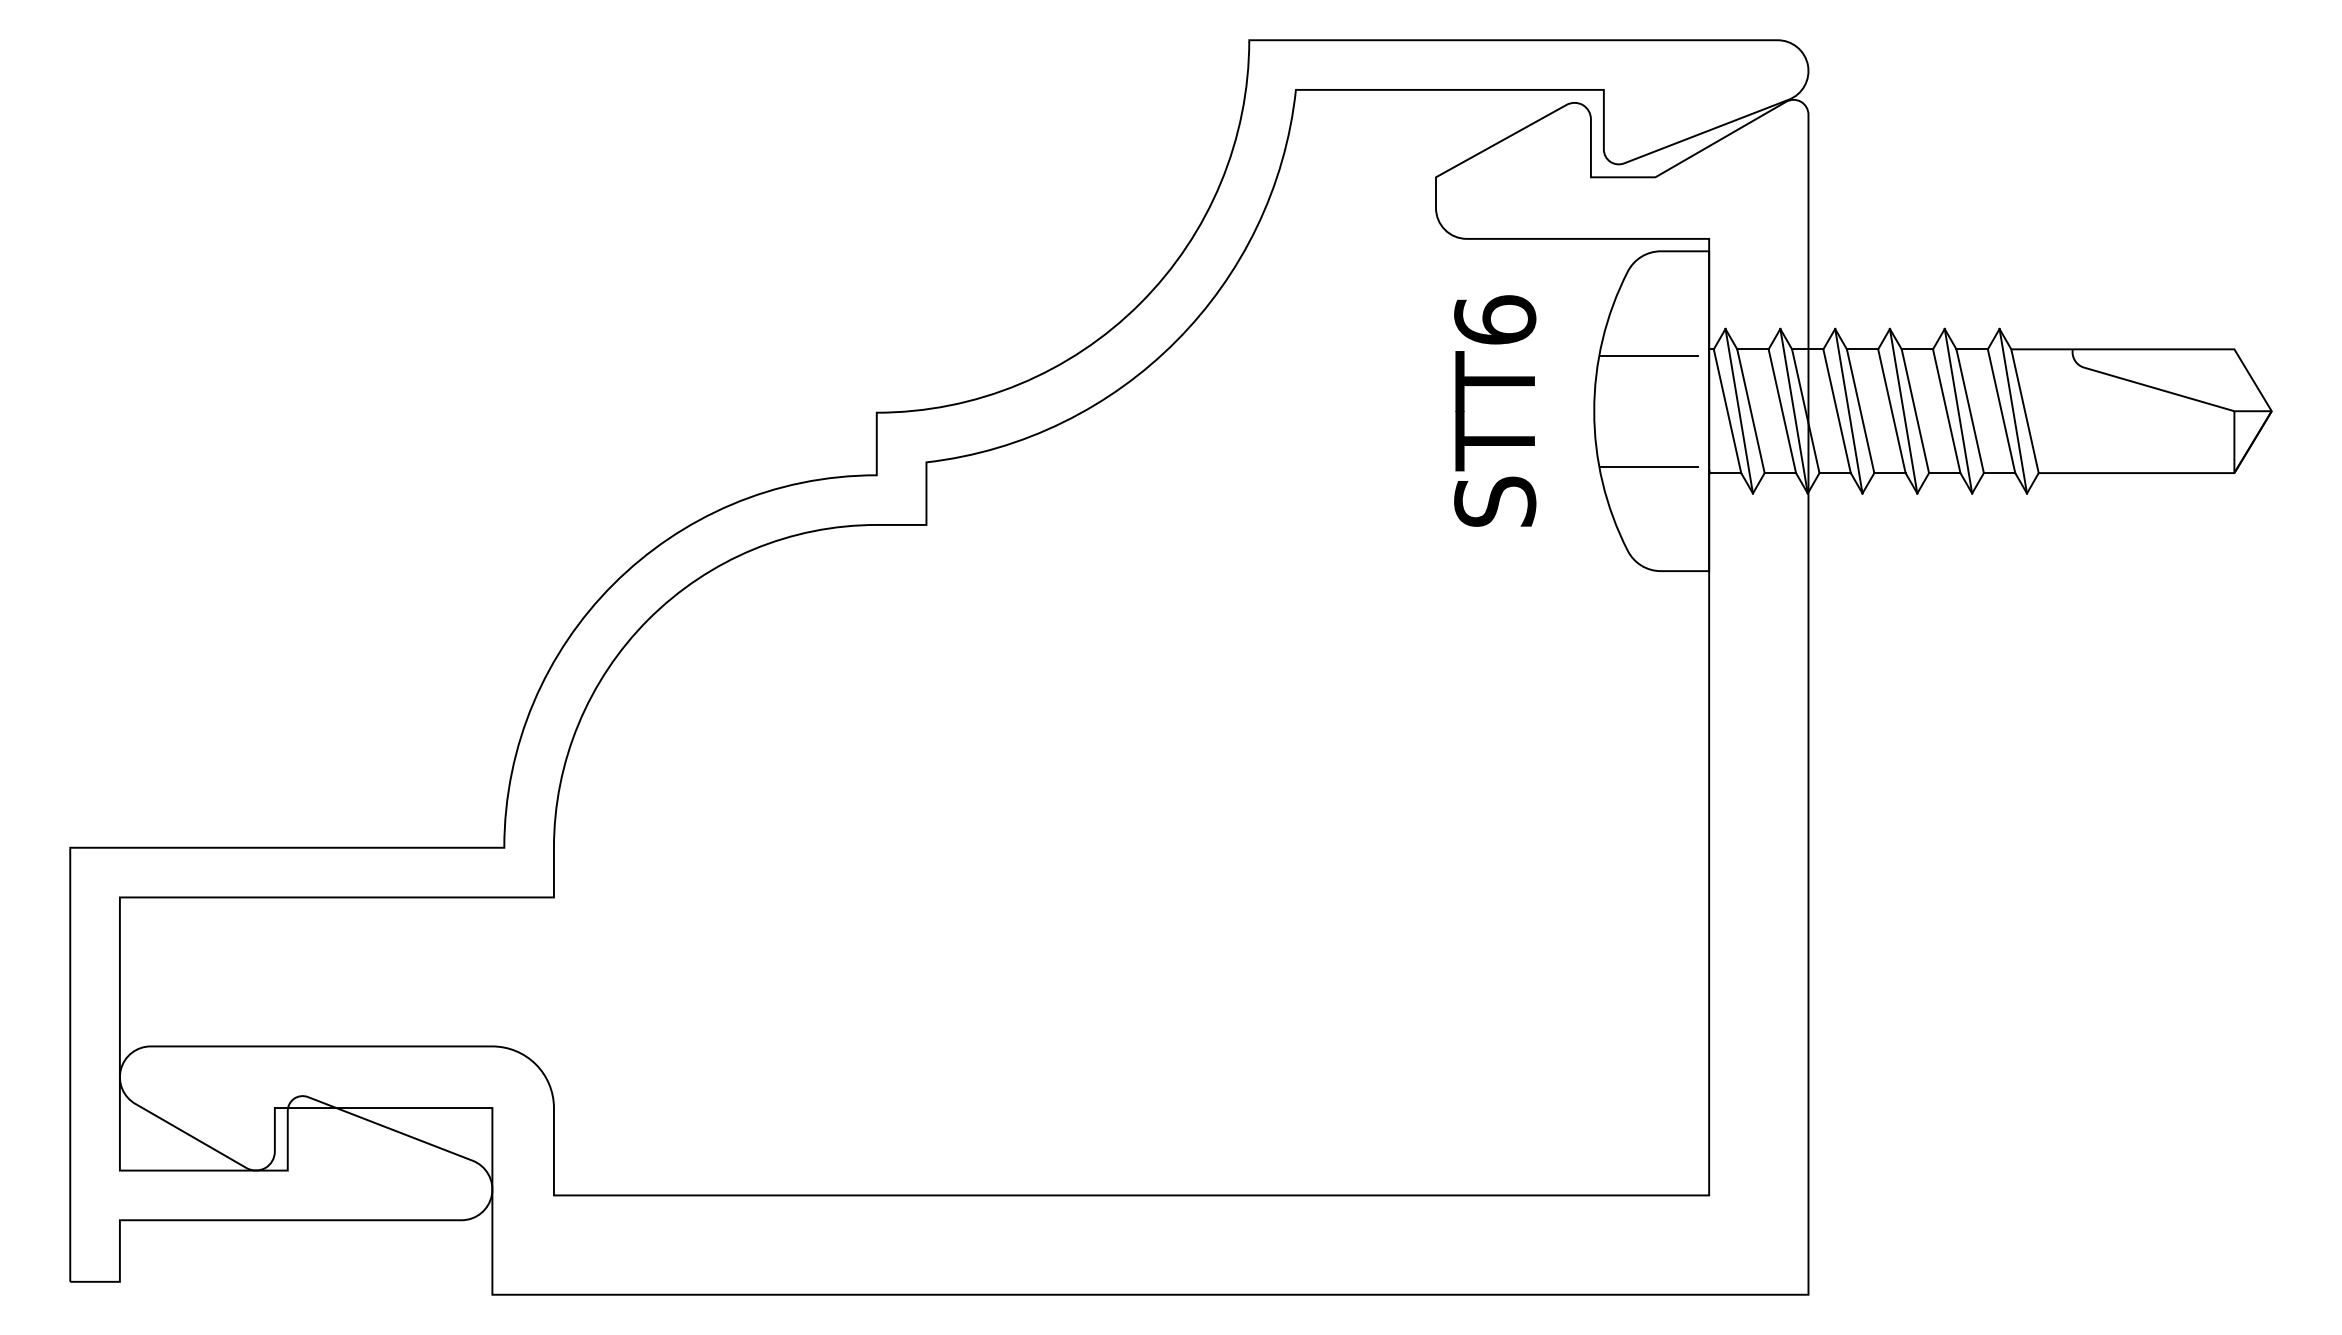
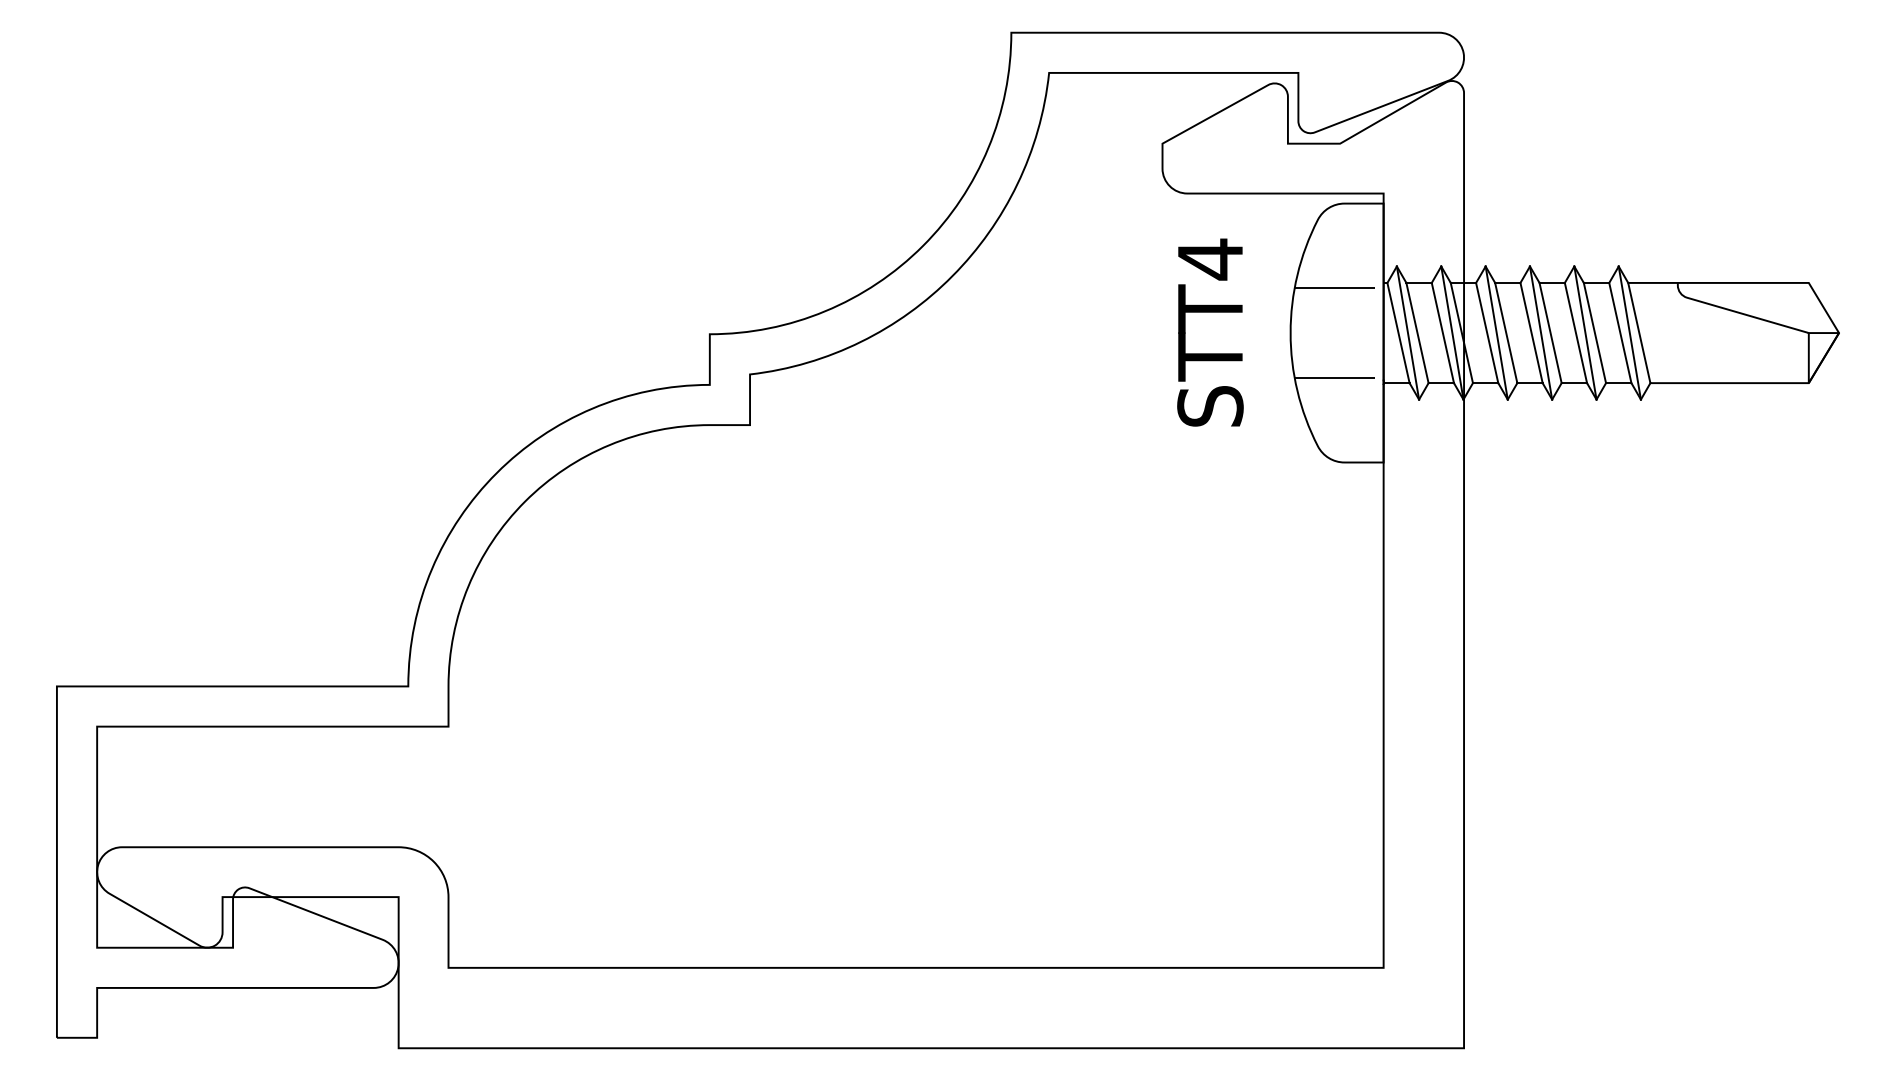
text: (1495, 320) -> (1210, 259), STT6 -> STT4

